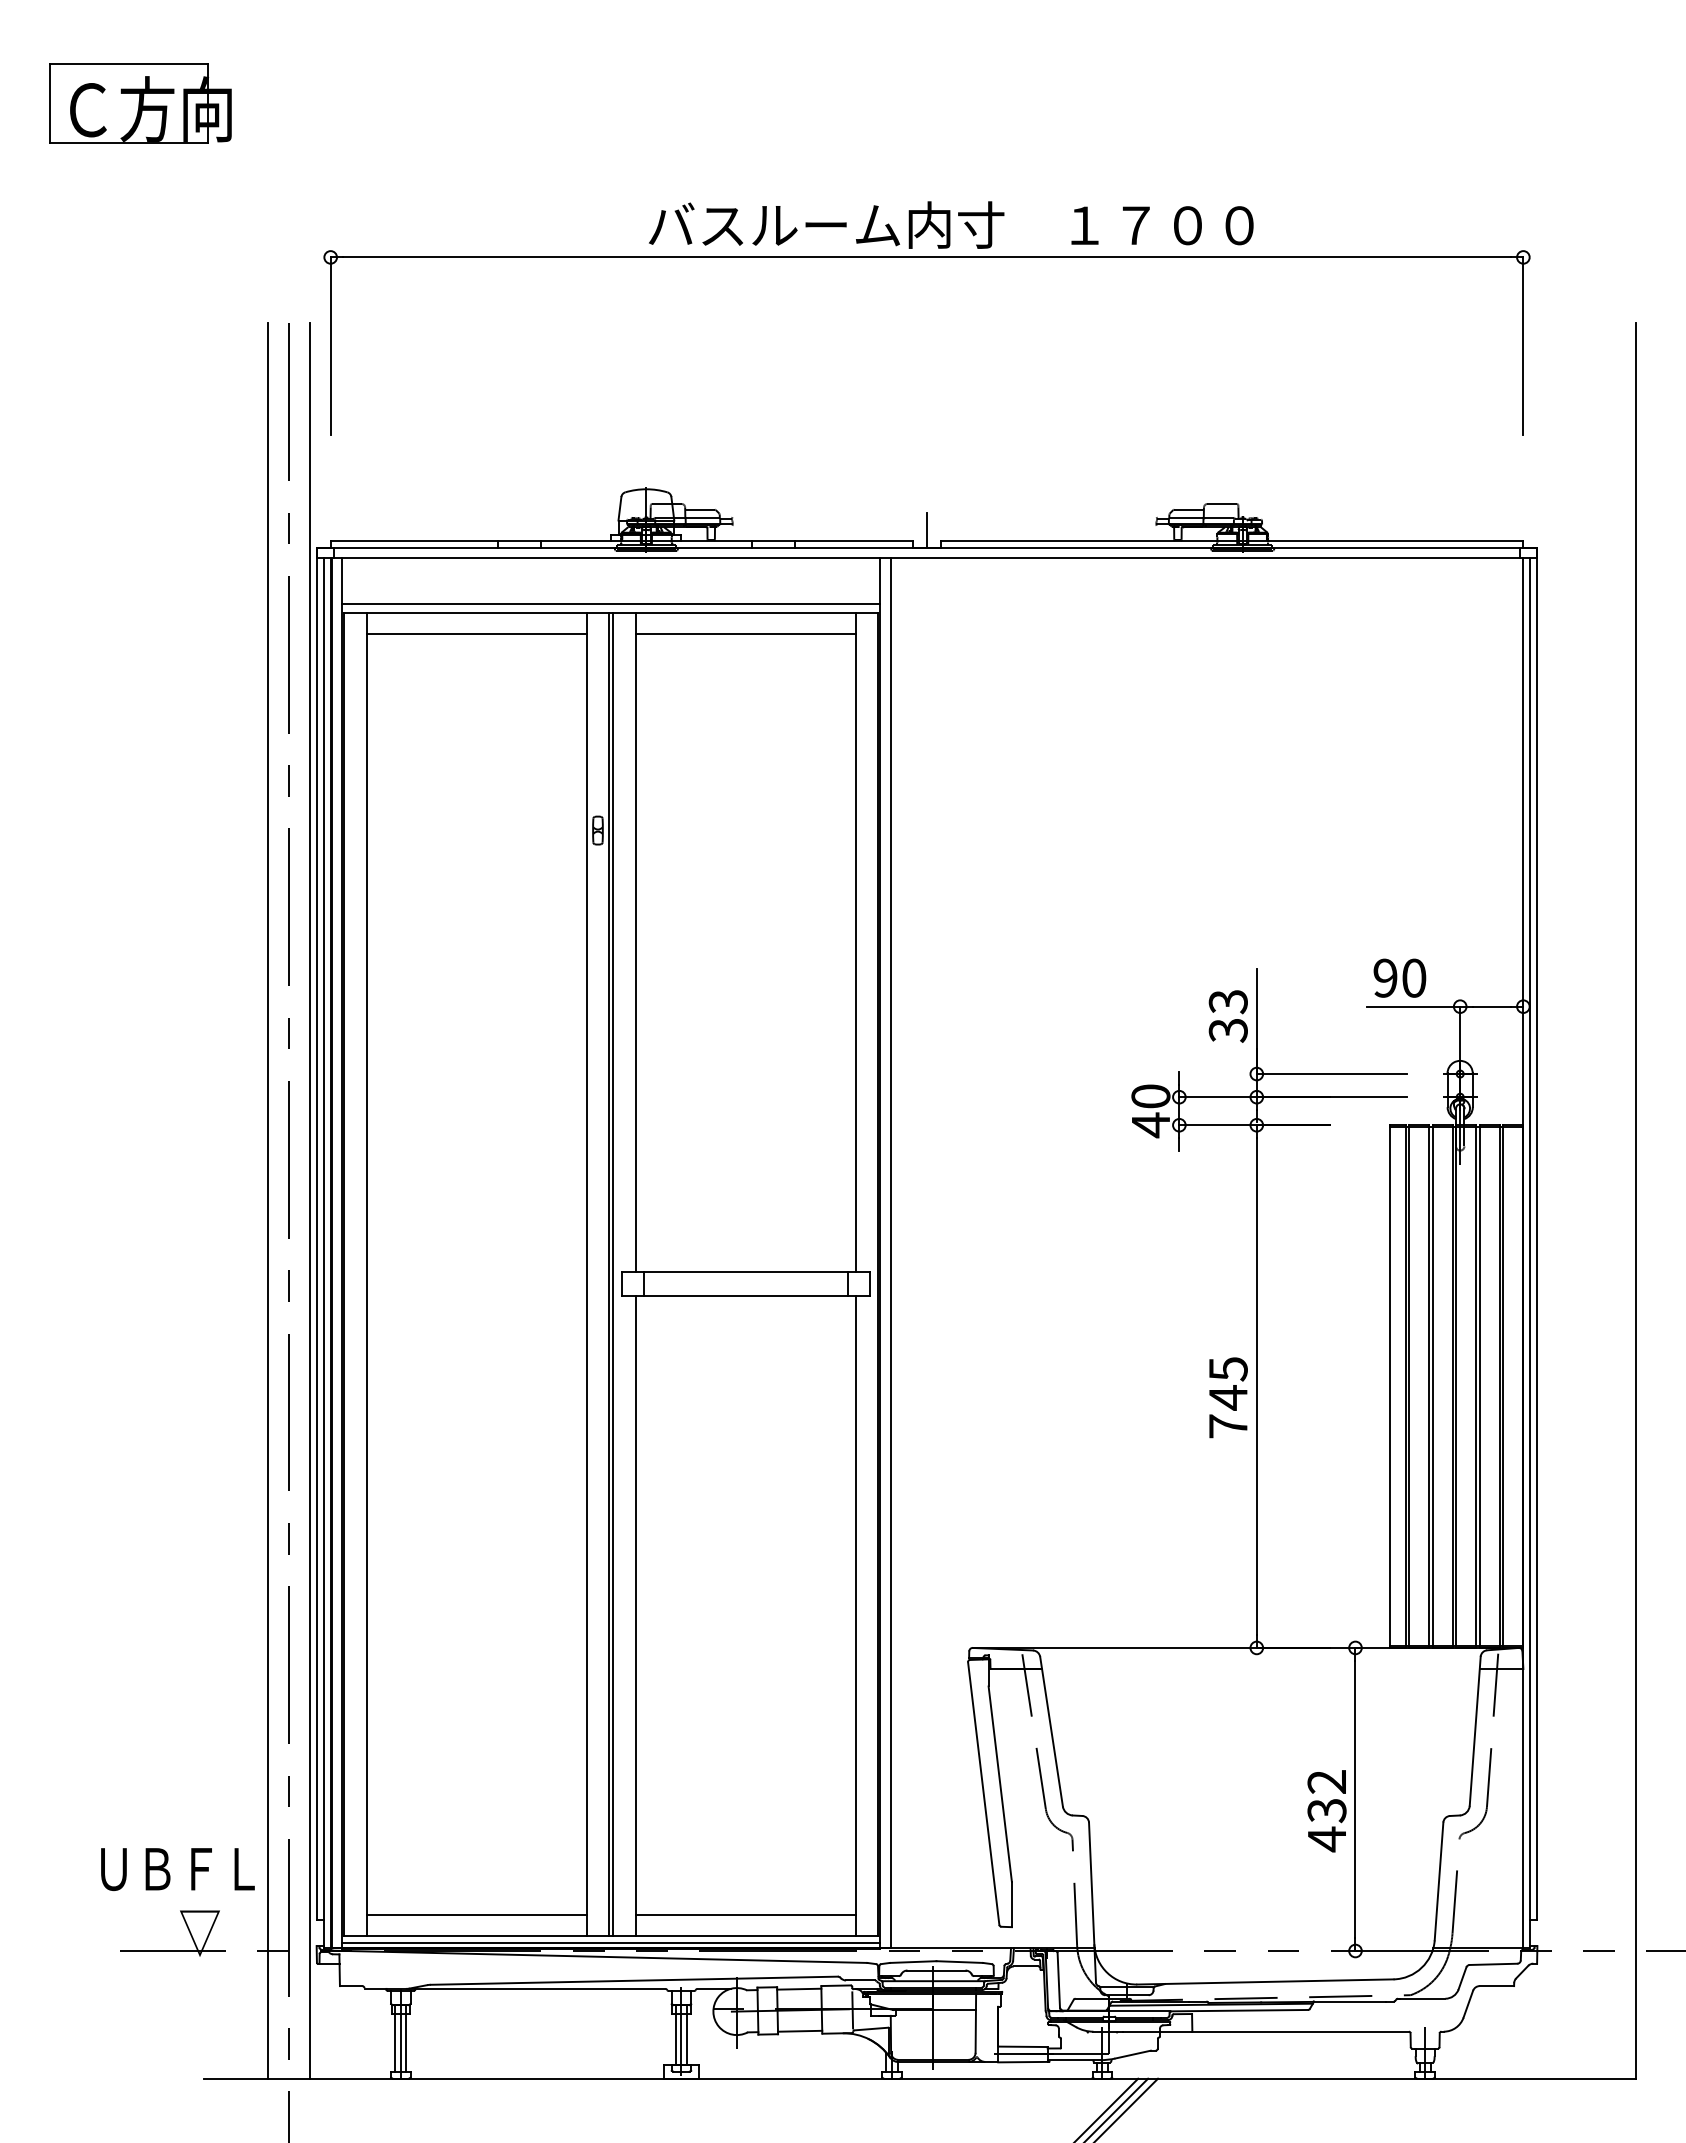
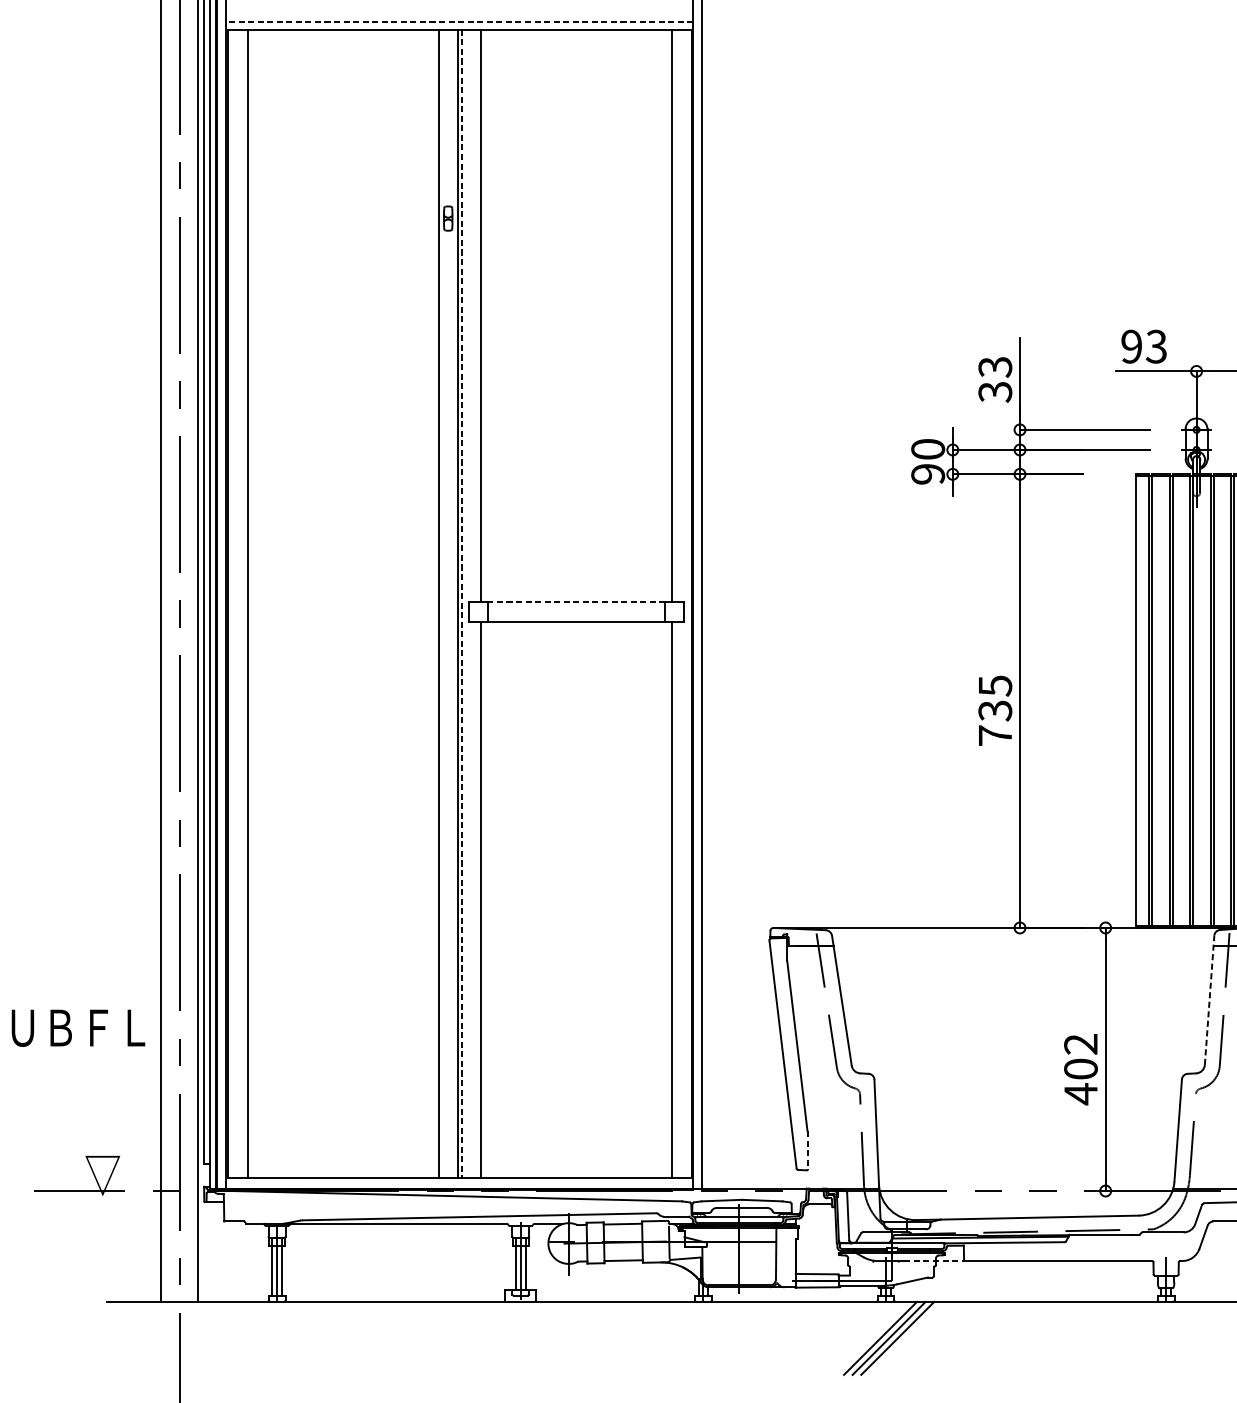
line: (610, 604) -> (459, 22), solid -> dashed
line: (476, 634) -> (342, 48), removed
line: (745, 634) -> (576, 48), removed
text: (1413, 977) -> (1156, 346), 90 -> 93
text: (1150, 1125) -> (927, 474), 40 -> 90
line: (745, 1272) -> (576, 602), solid -> dashed
line: (613, 1274) -> (461, 603), solid -> dashed
text: (1227, 1397) -> (994, 710), 745 -> 735
line: (1475, 1731) -> (1209, 1000), solid -> dashed
text: (1326, 1810) -> (1080, 1069), 432 -> 402
text: (177, 1869) -> (78, 1028), moved
line: (1011, 1904) -> (807, 1150), solid -> dashed
line: (476, 1915) -> (342, 1160), removed
line: (745, 1915) -> (576, 1160), removed
line: (611, 1943) -> (459, 1184), removed
line: (1158, 2031) -> (934, 1260), solid -> dashed

